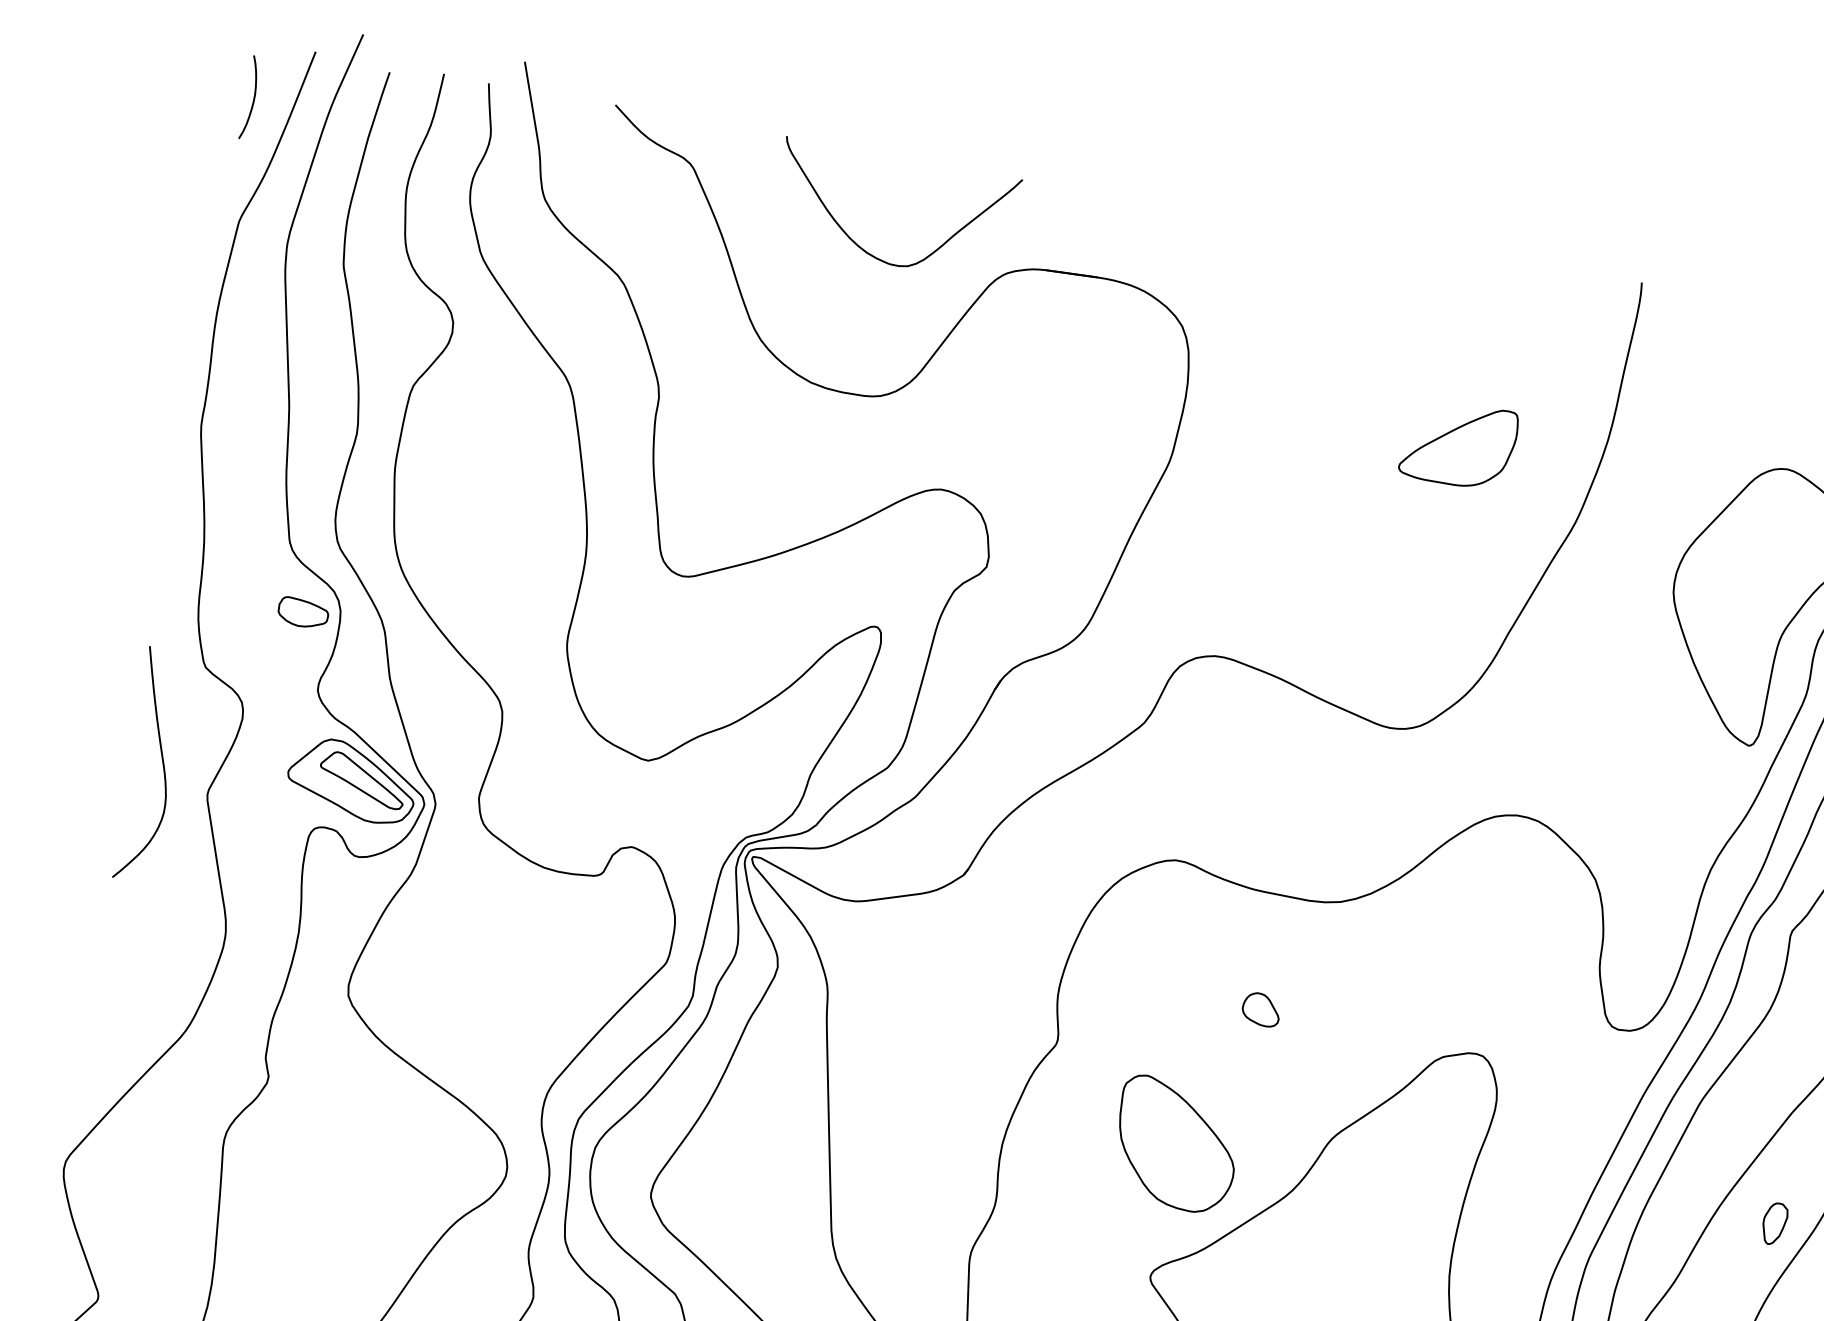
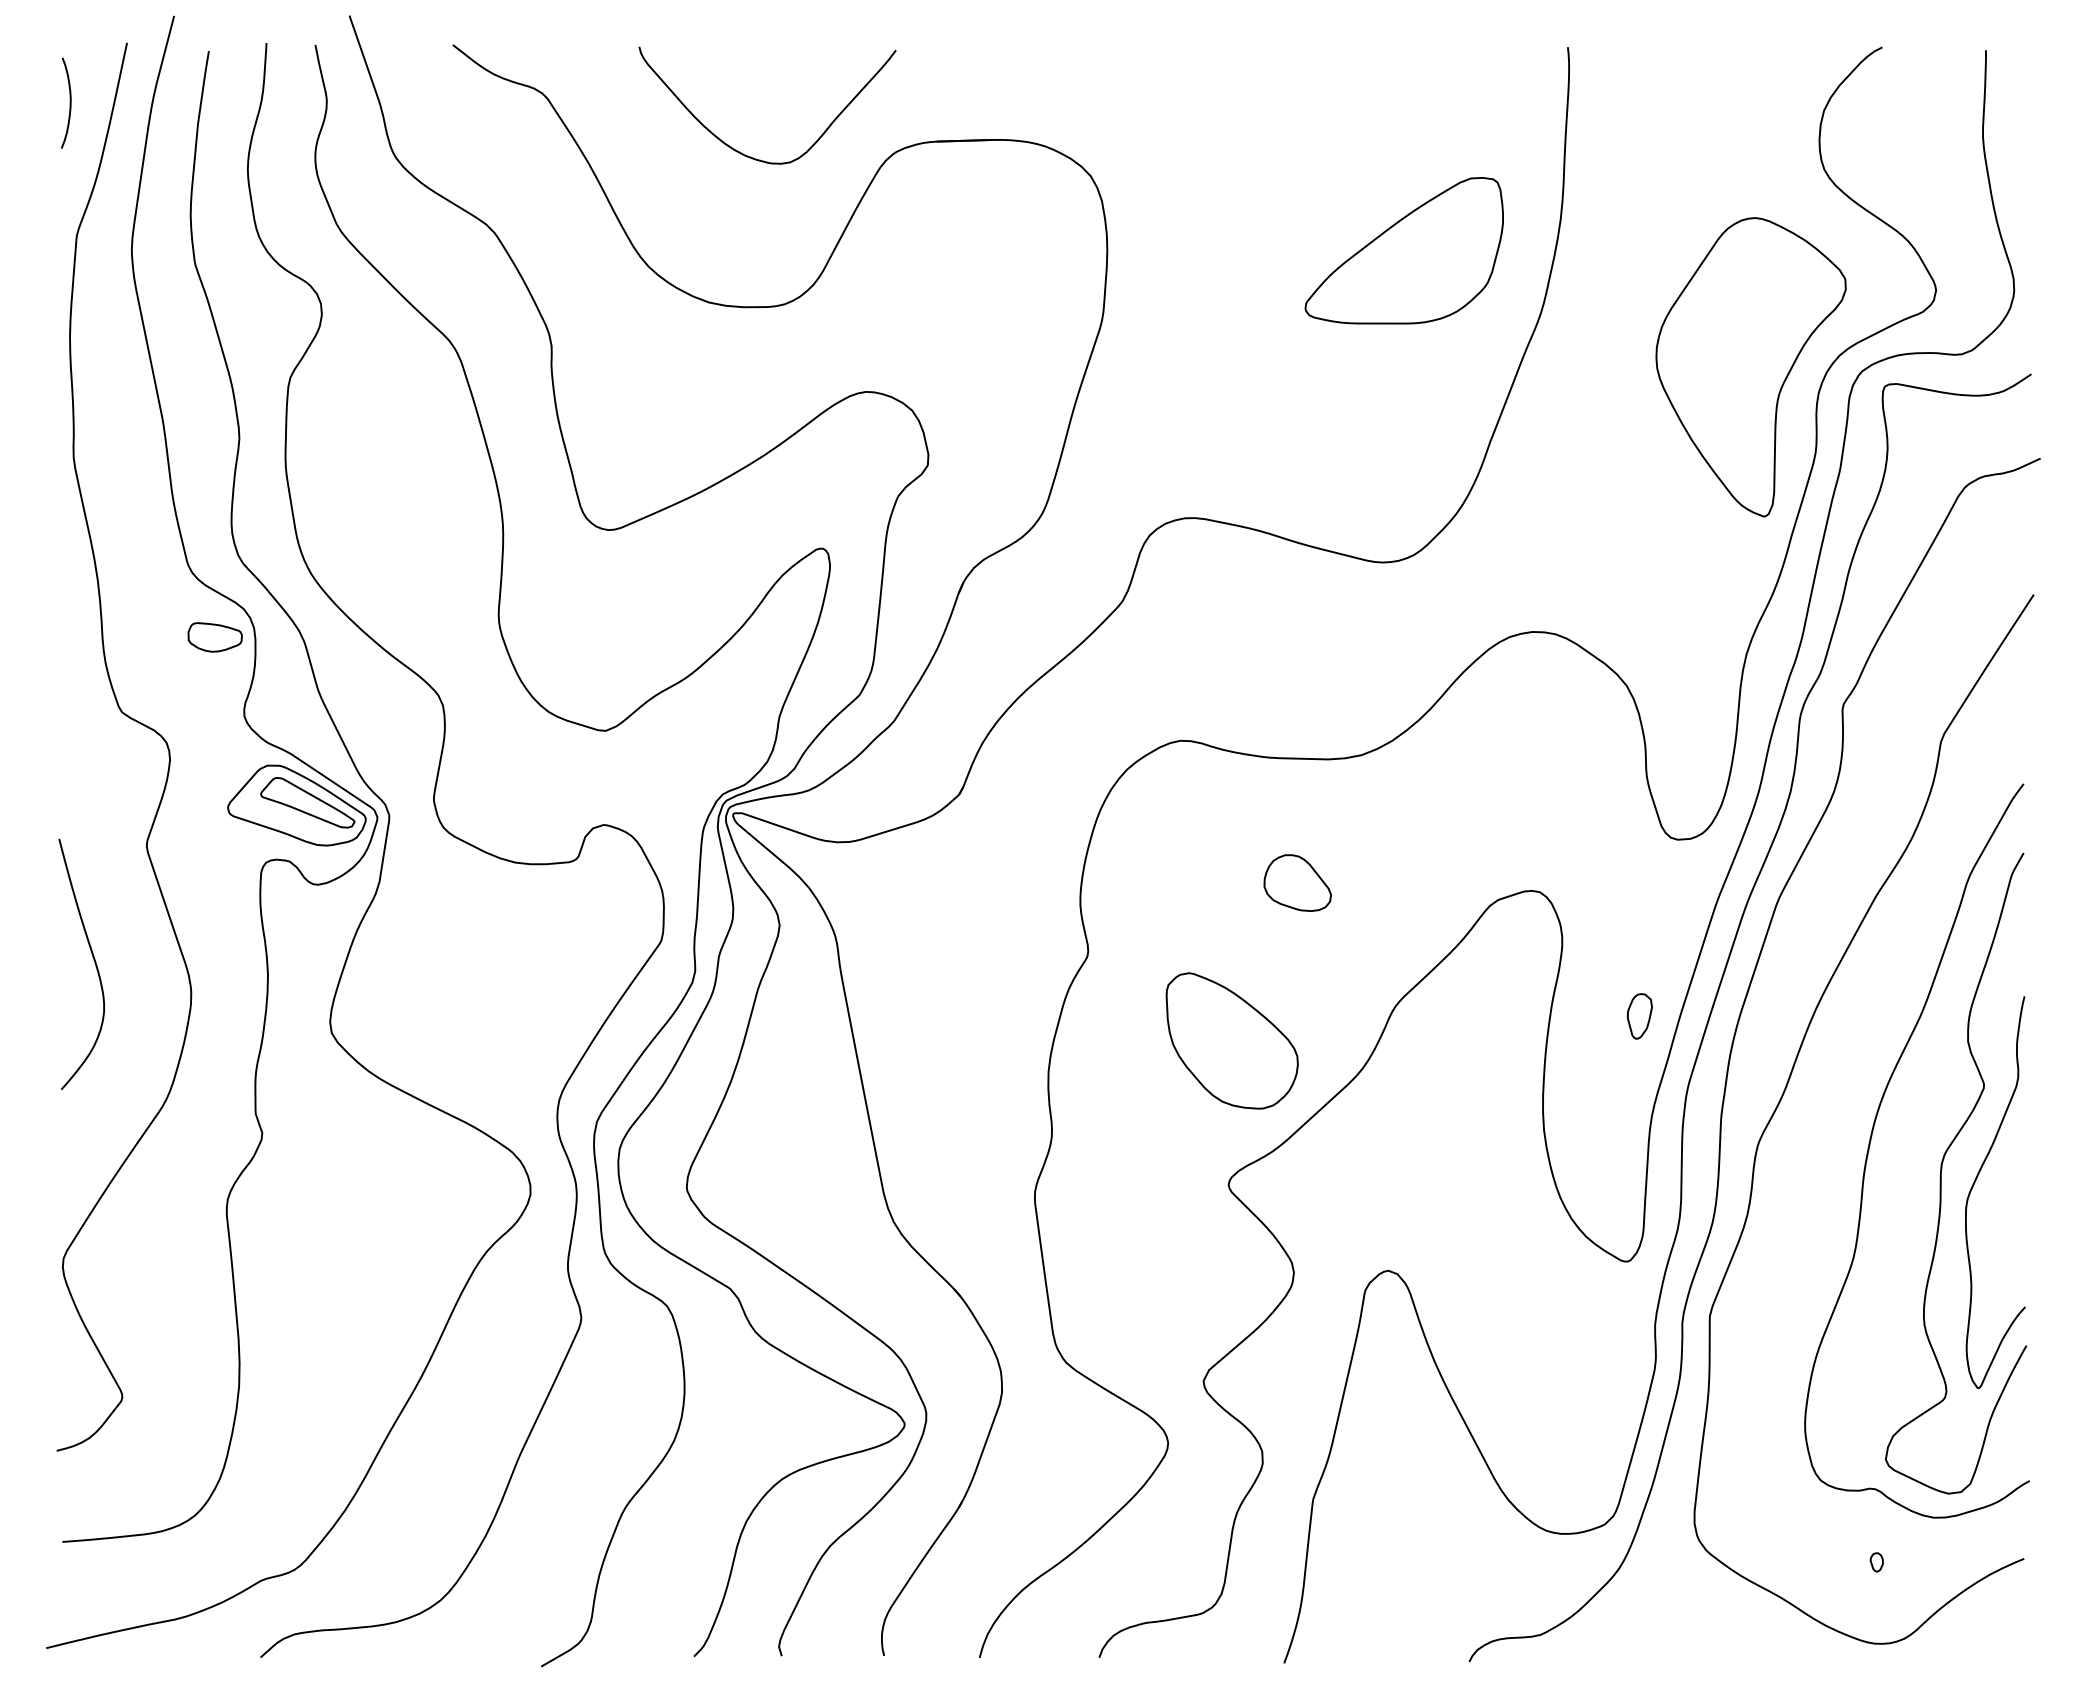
part: (1458, 443) -> (1403, 250), size x1.67
curve: (162, 763) -> (93, 960), moved
part: (1261, 1009) -> (1297, 882), size x1.67
part: (1774, 1223) -> (1639, 1016), moved

